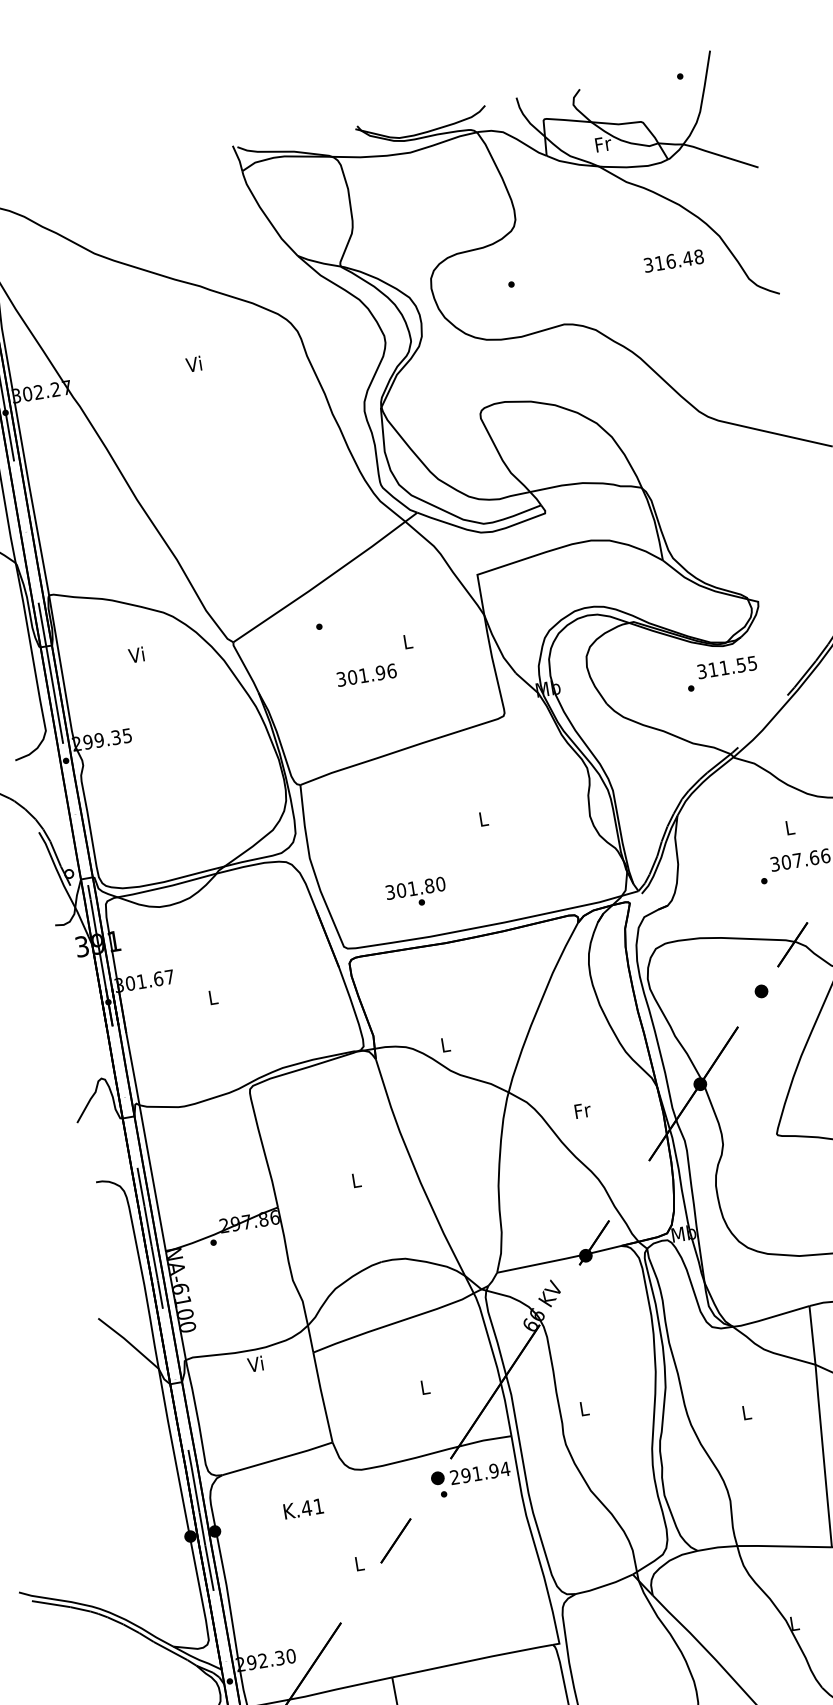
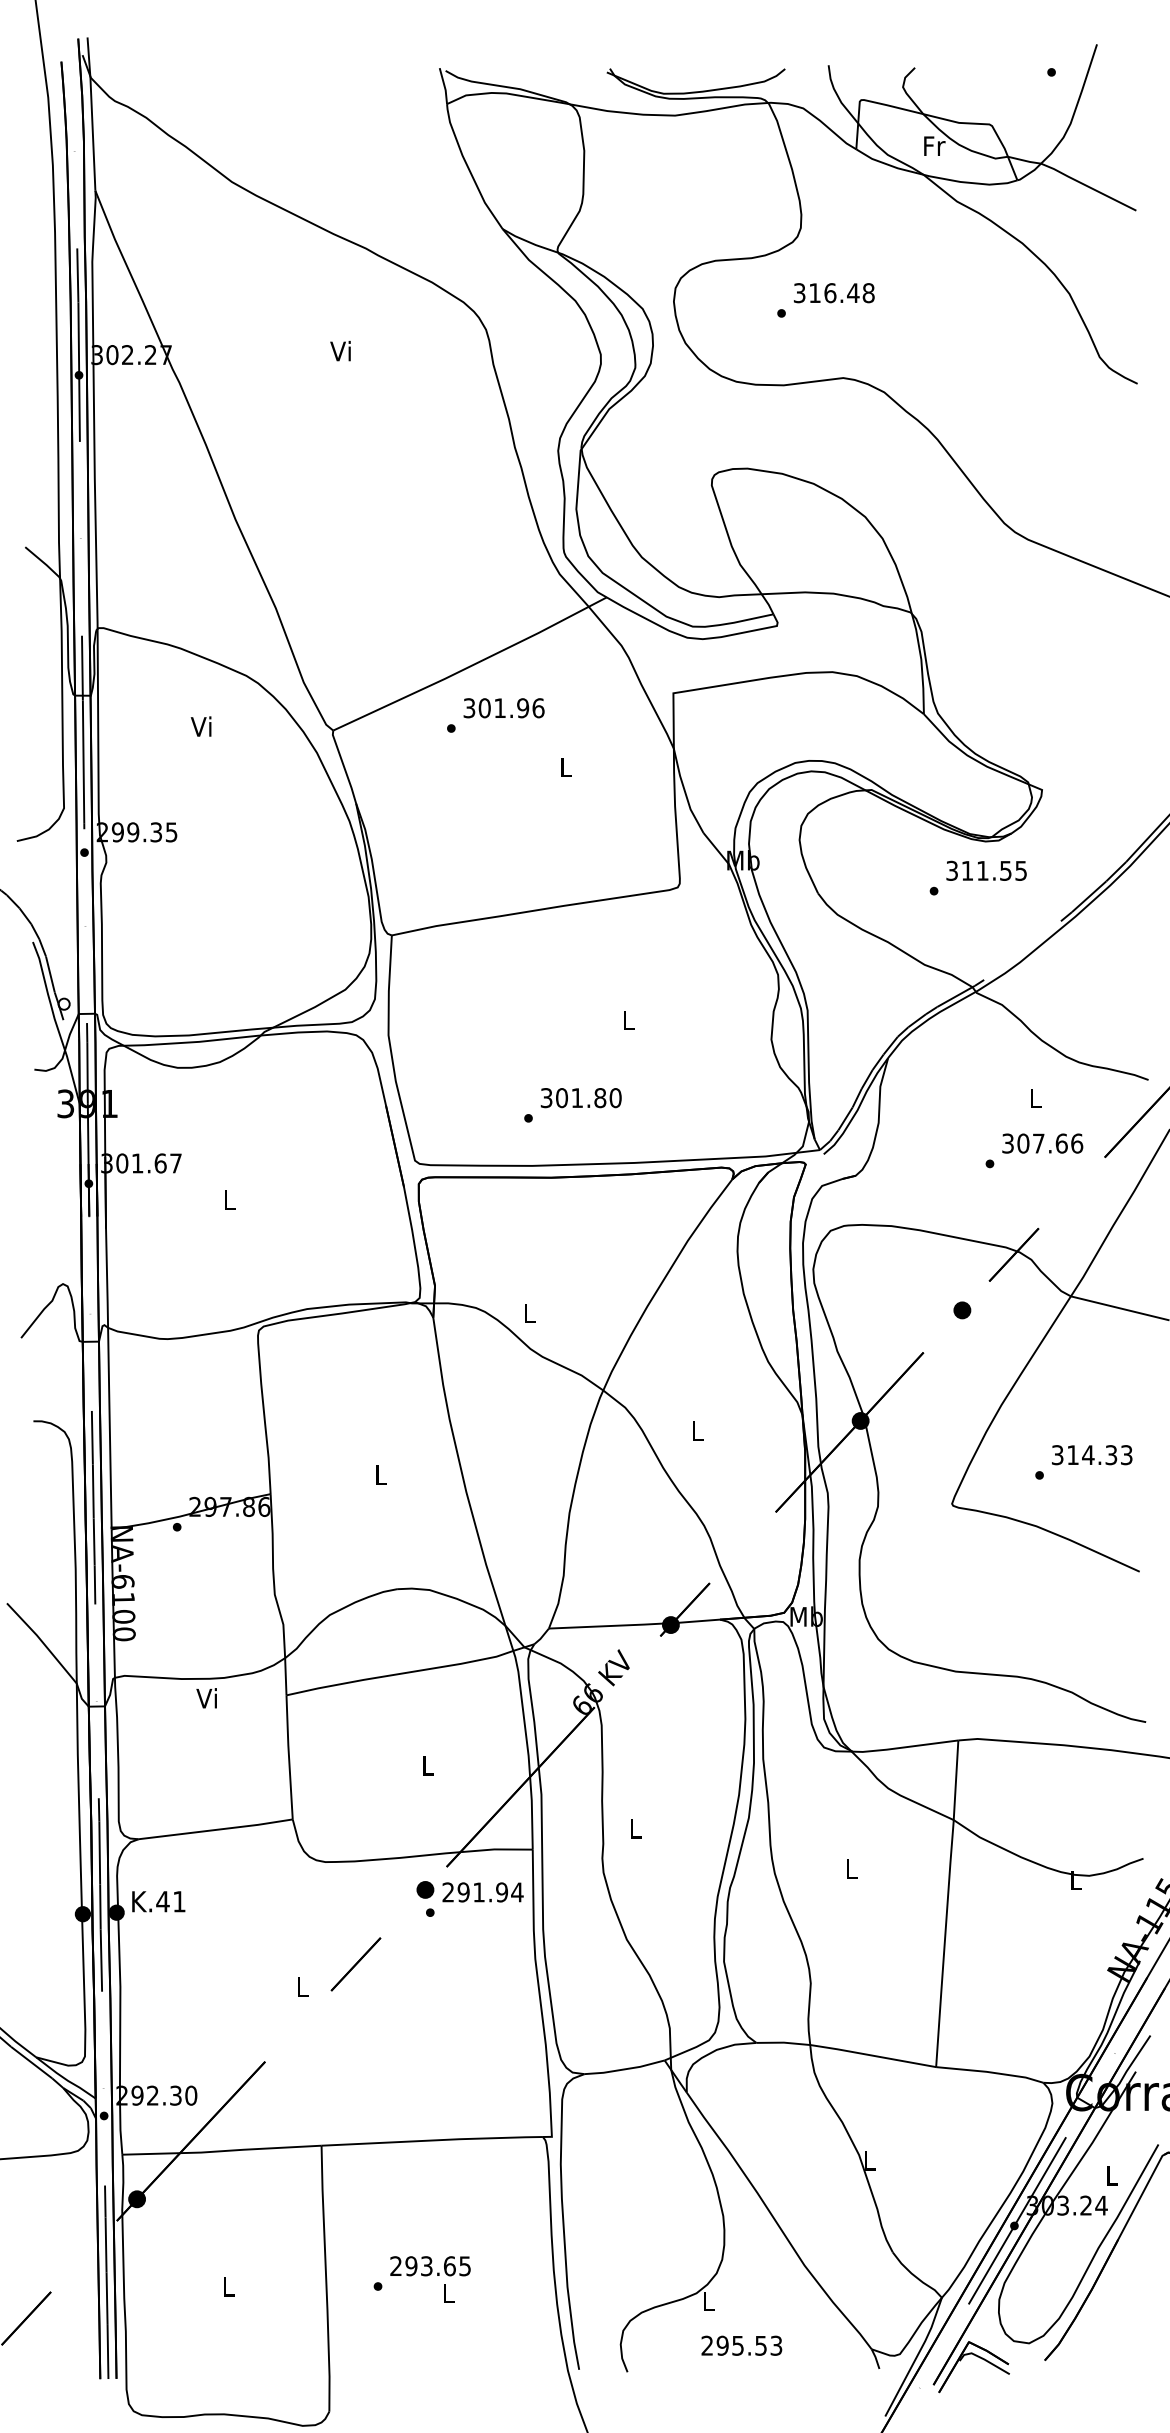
text: (674, 261) -> (834, 293), moved
text: (366, 675) -> (503, 708), moved
text: (415, 888) -> (580, 1098), moved
text: (582, 1110) -> (698, 1430), Fr -> L
text: (303, 1508) -> (158, 1901), moved

